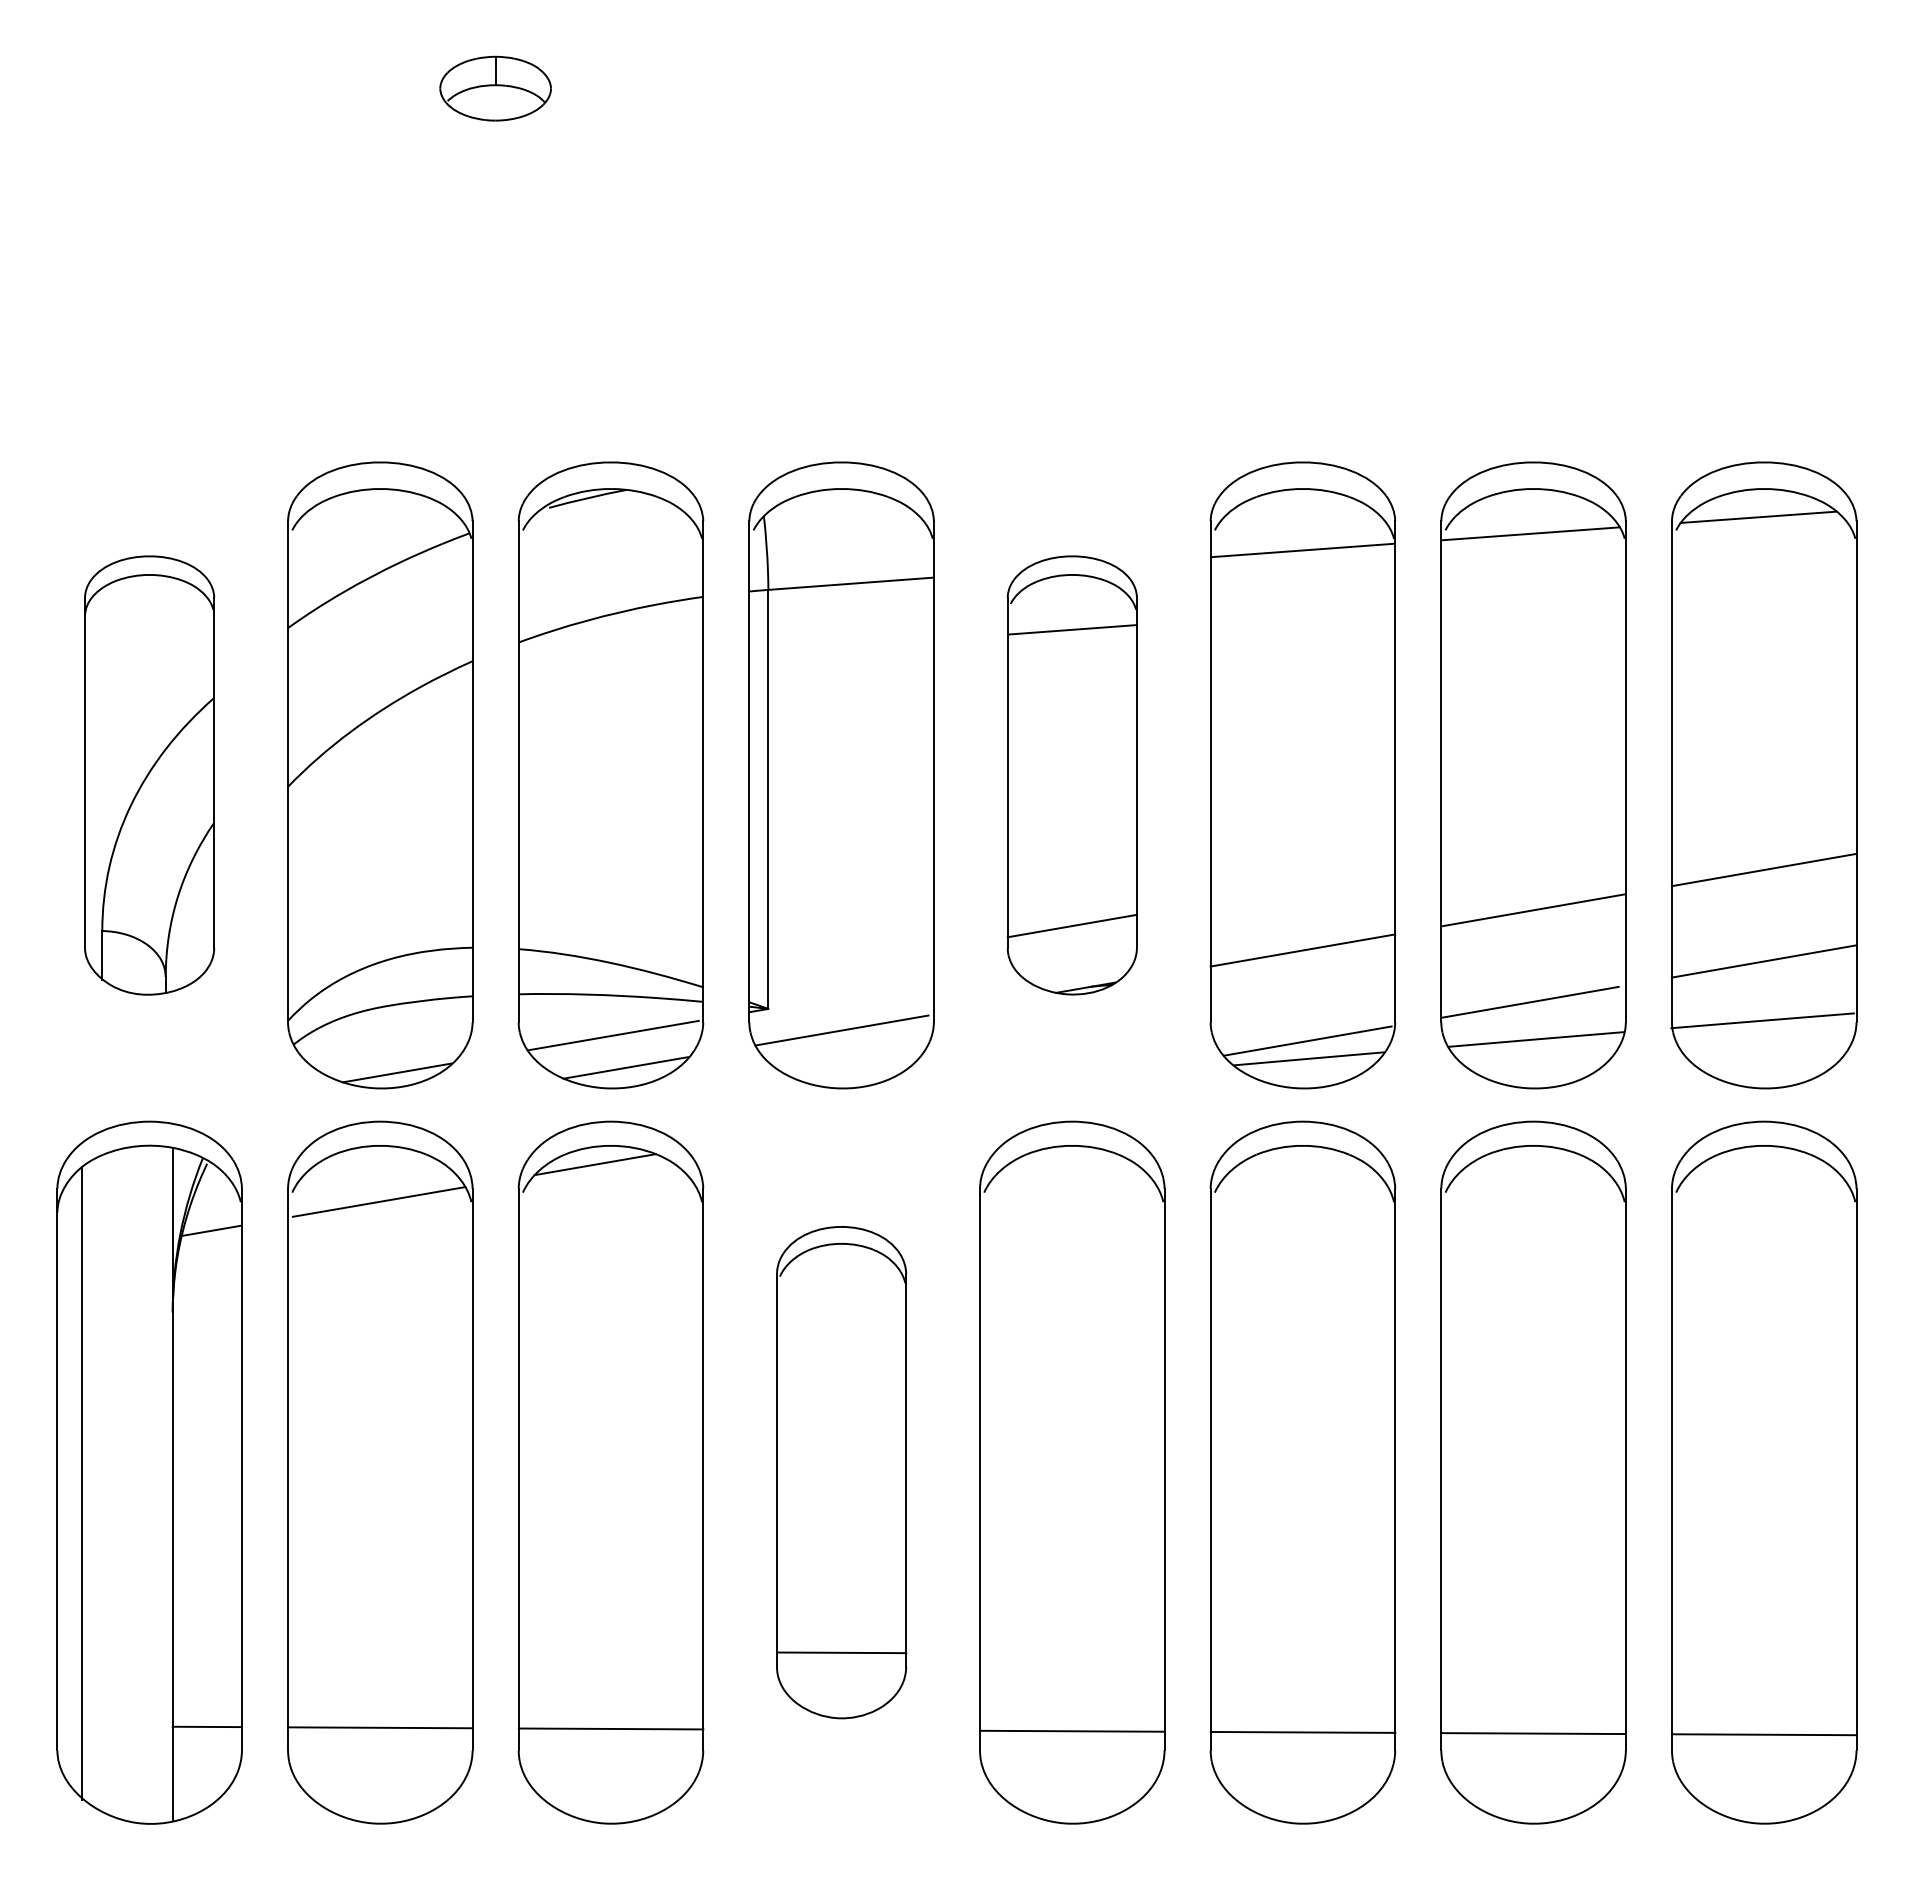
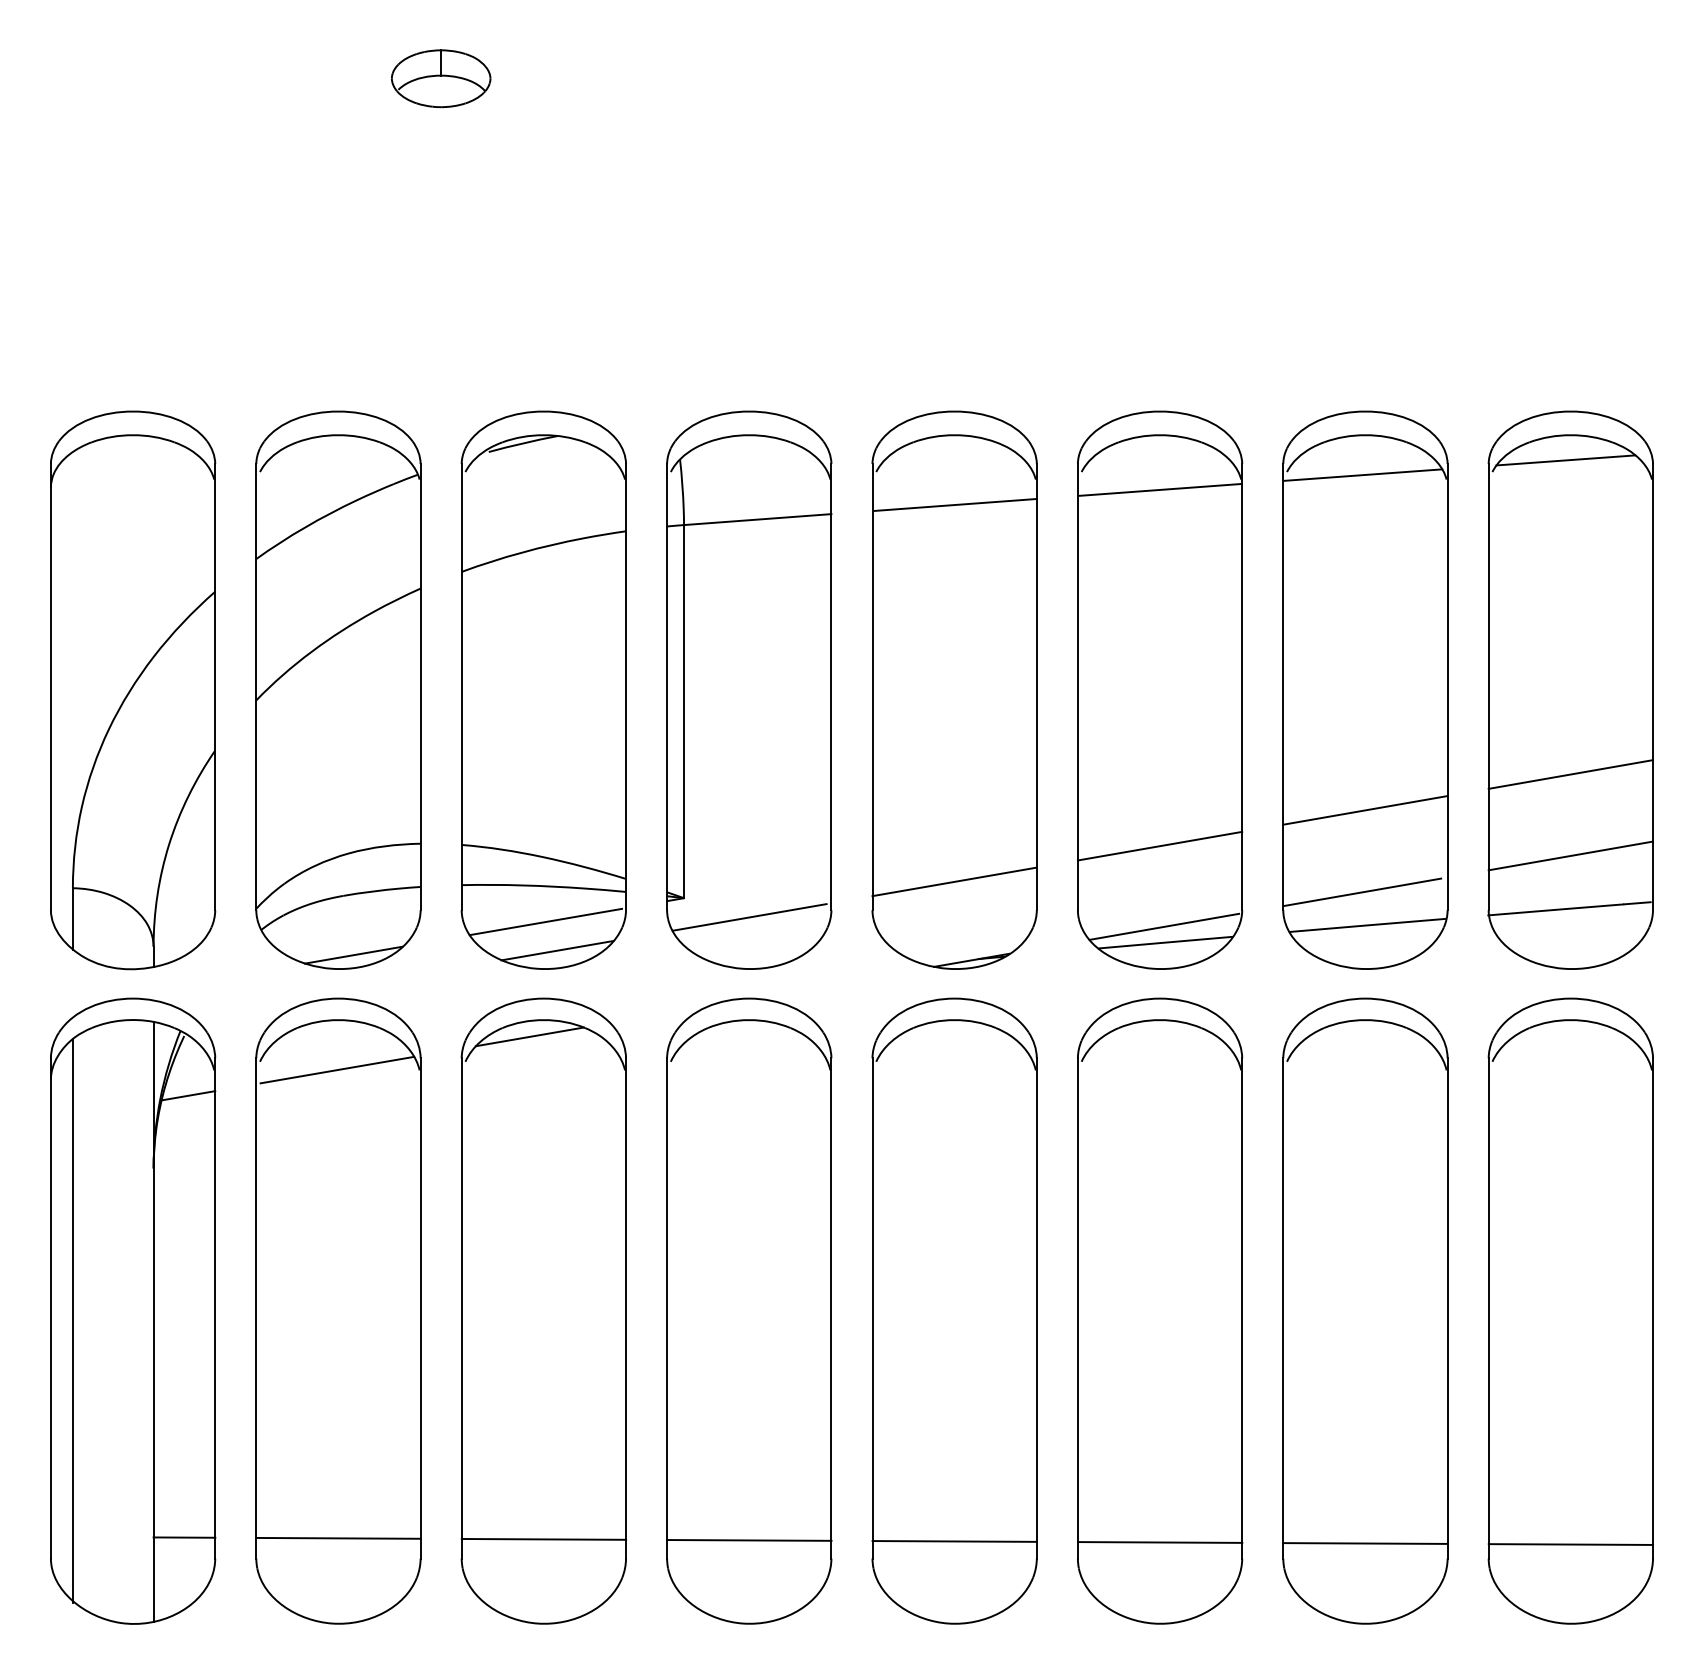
part: (149, 775) -> (132, 690), size x1.43
part: (1072, 775) -> (954, 690), size x1.43
part: (841, 1472) -> (749, 1311), size x1.43

